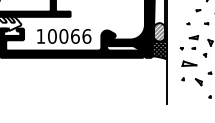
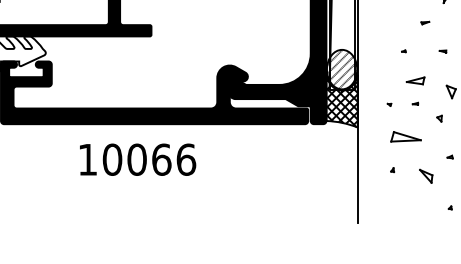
text: (64, 36) -> (138, 159), moved

